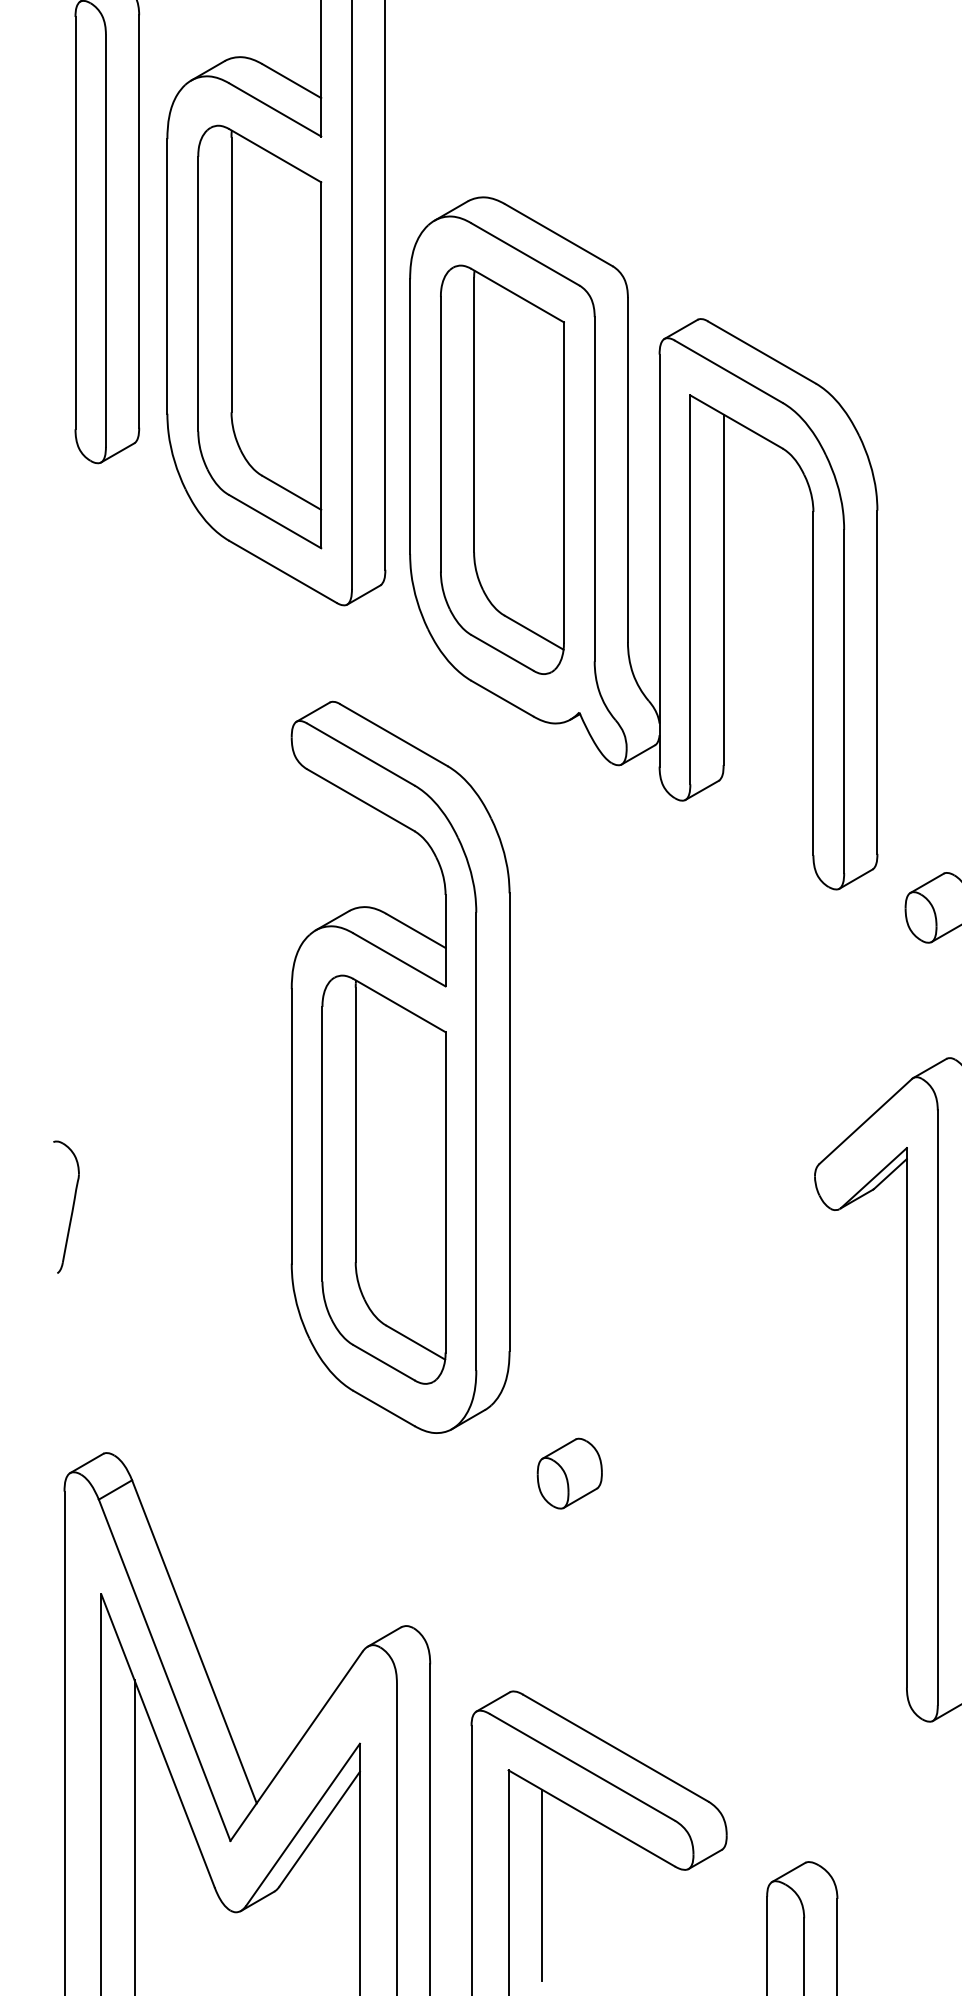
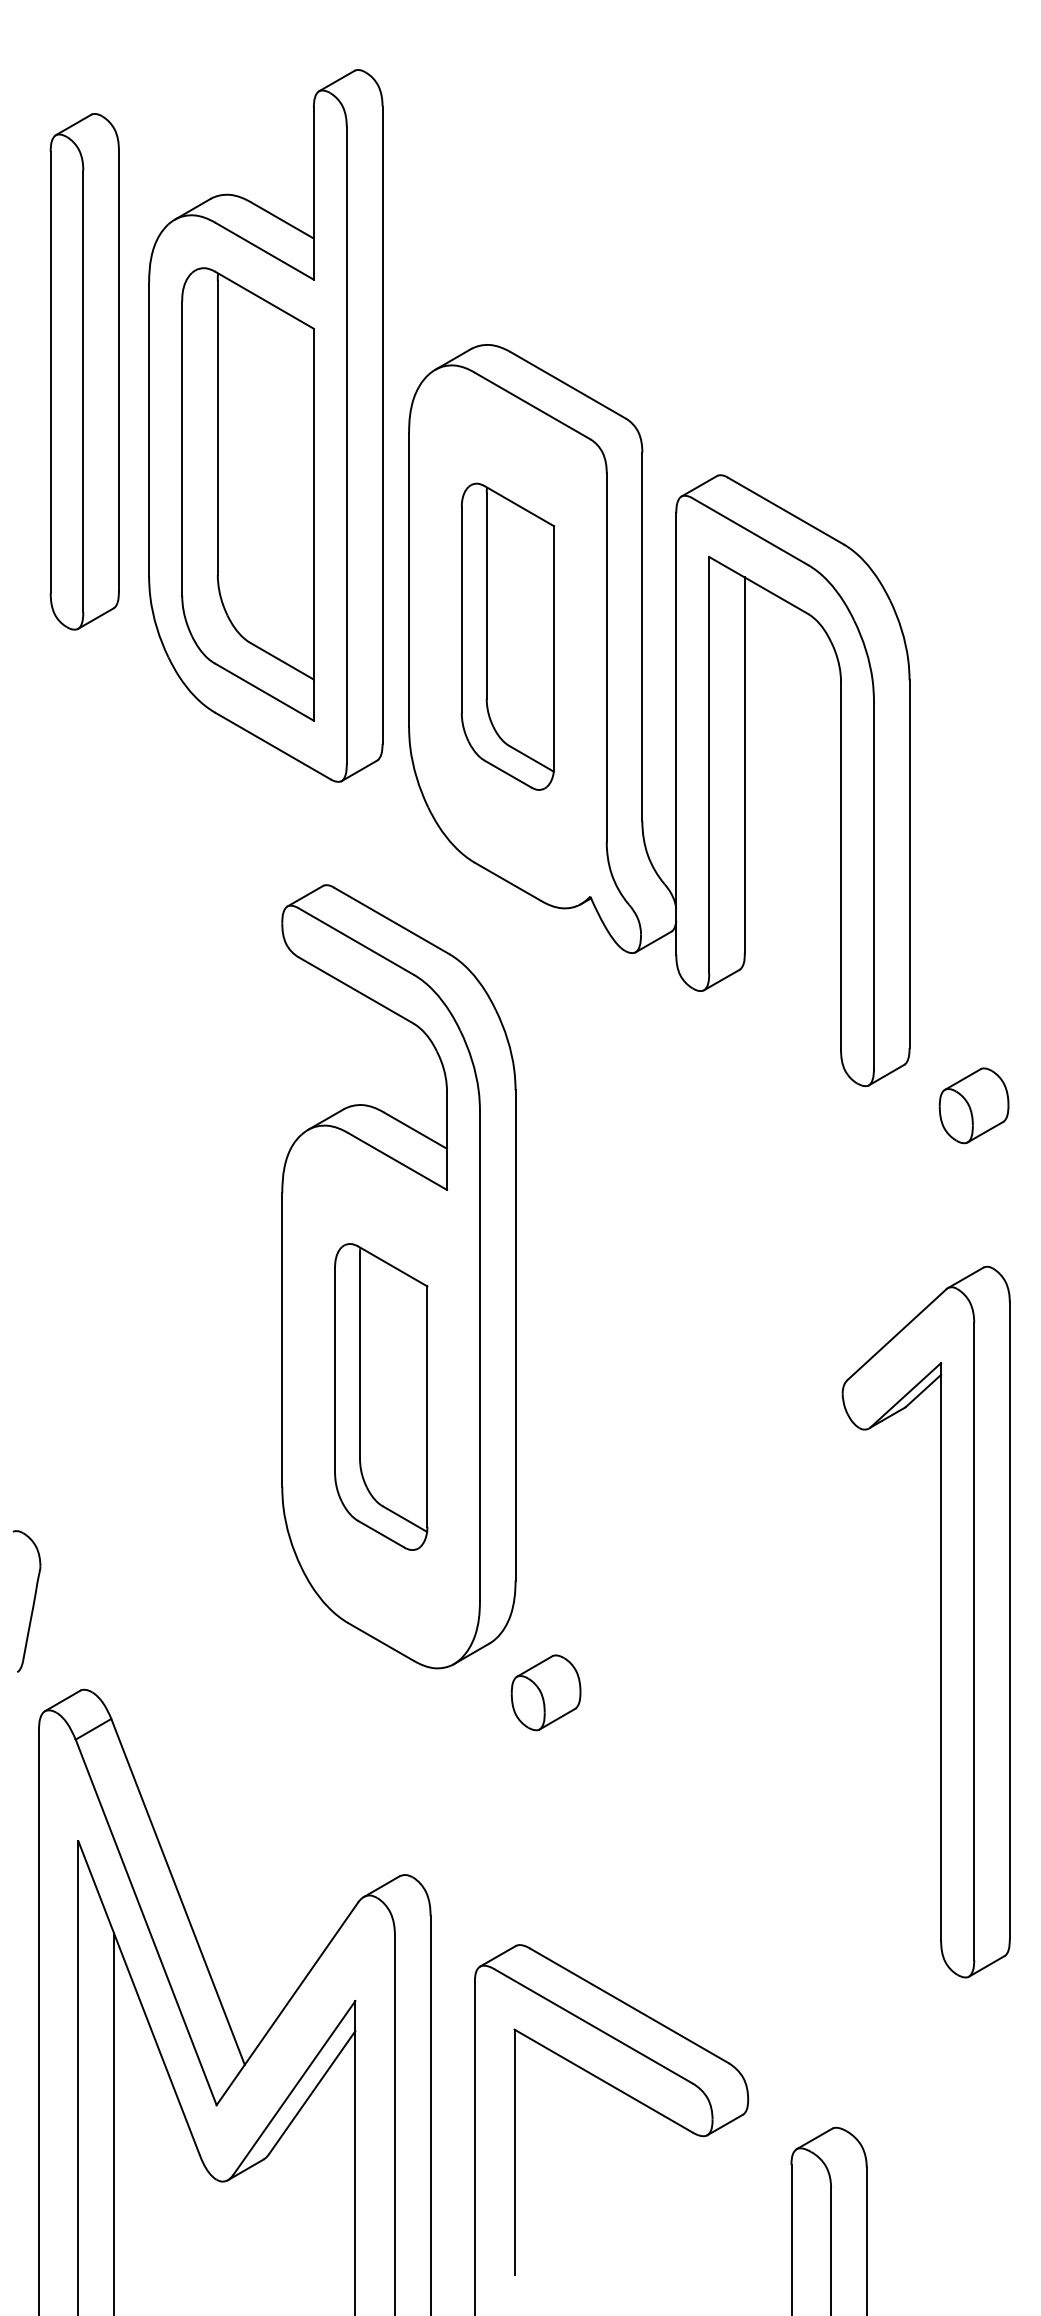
part: (502, 469) -> (507, 636), size x0.7
part: (384, 1179) -> (381, 1396), size x0.7
part: (71, 1210) -> (32, 1604), moved
part: (569, 1473) -> (545, 1692), moved
line: (542, 1885) -> (550, 2152), removed

